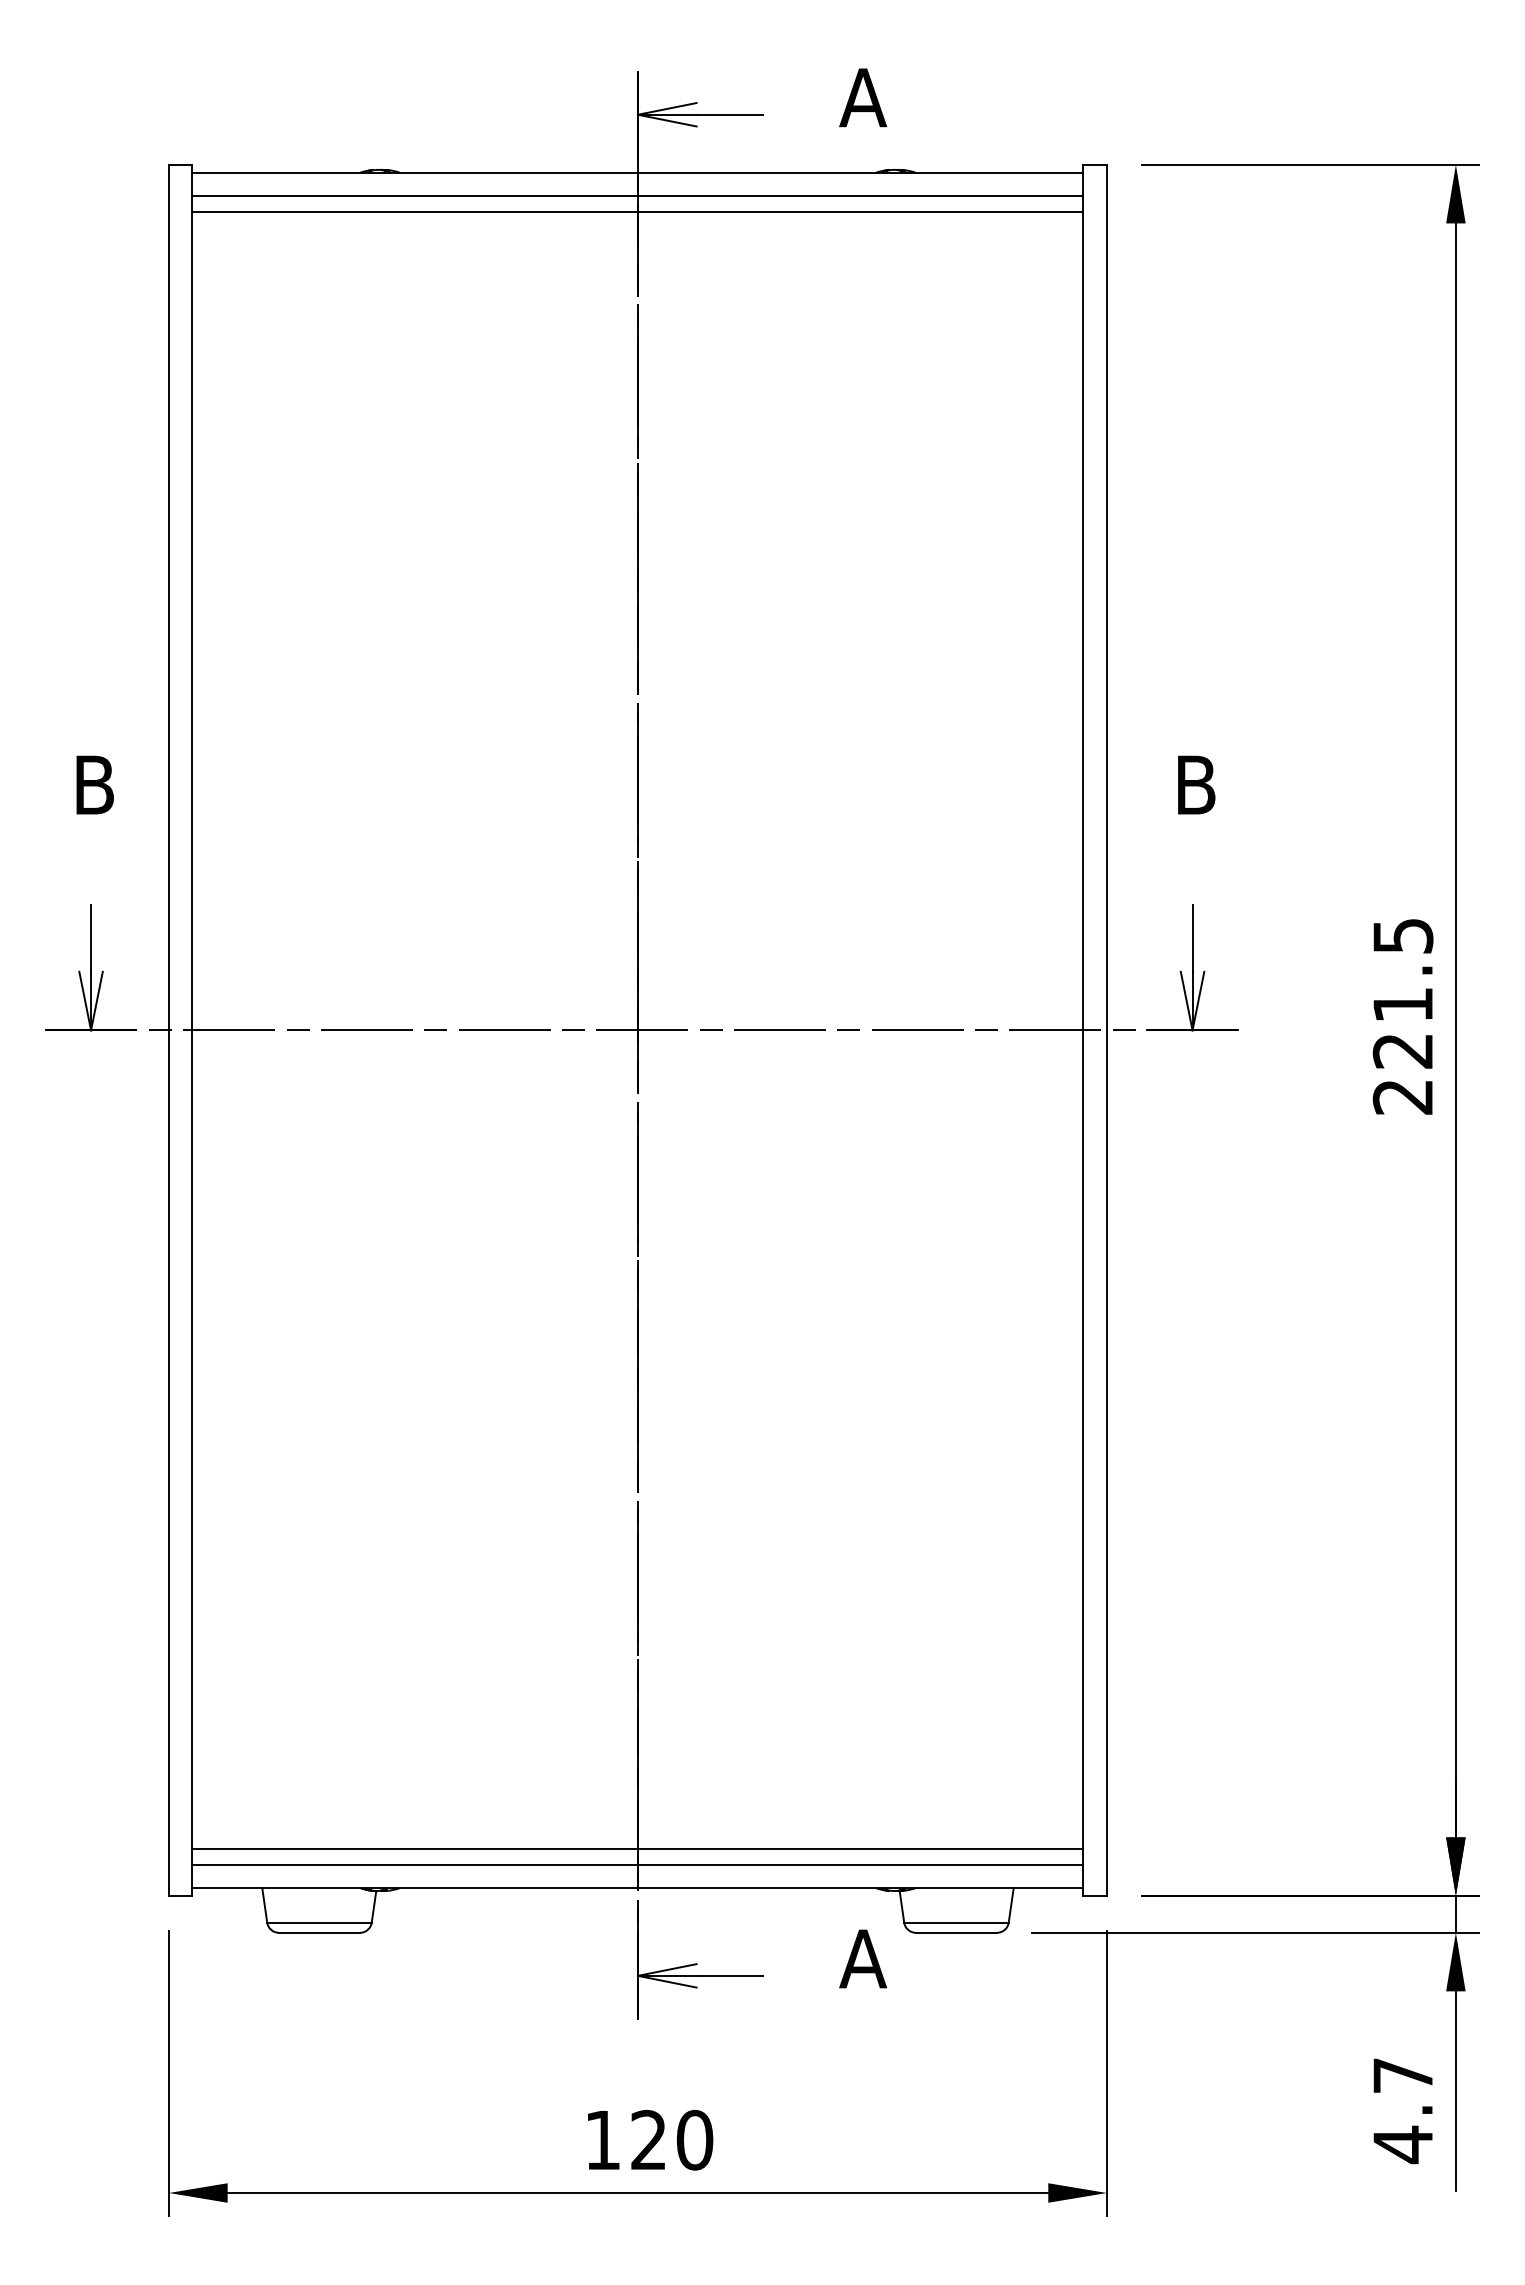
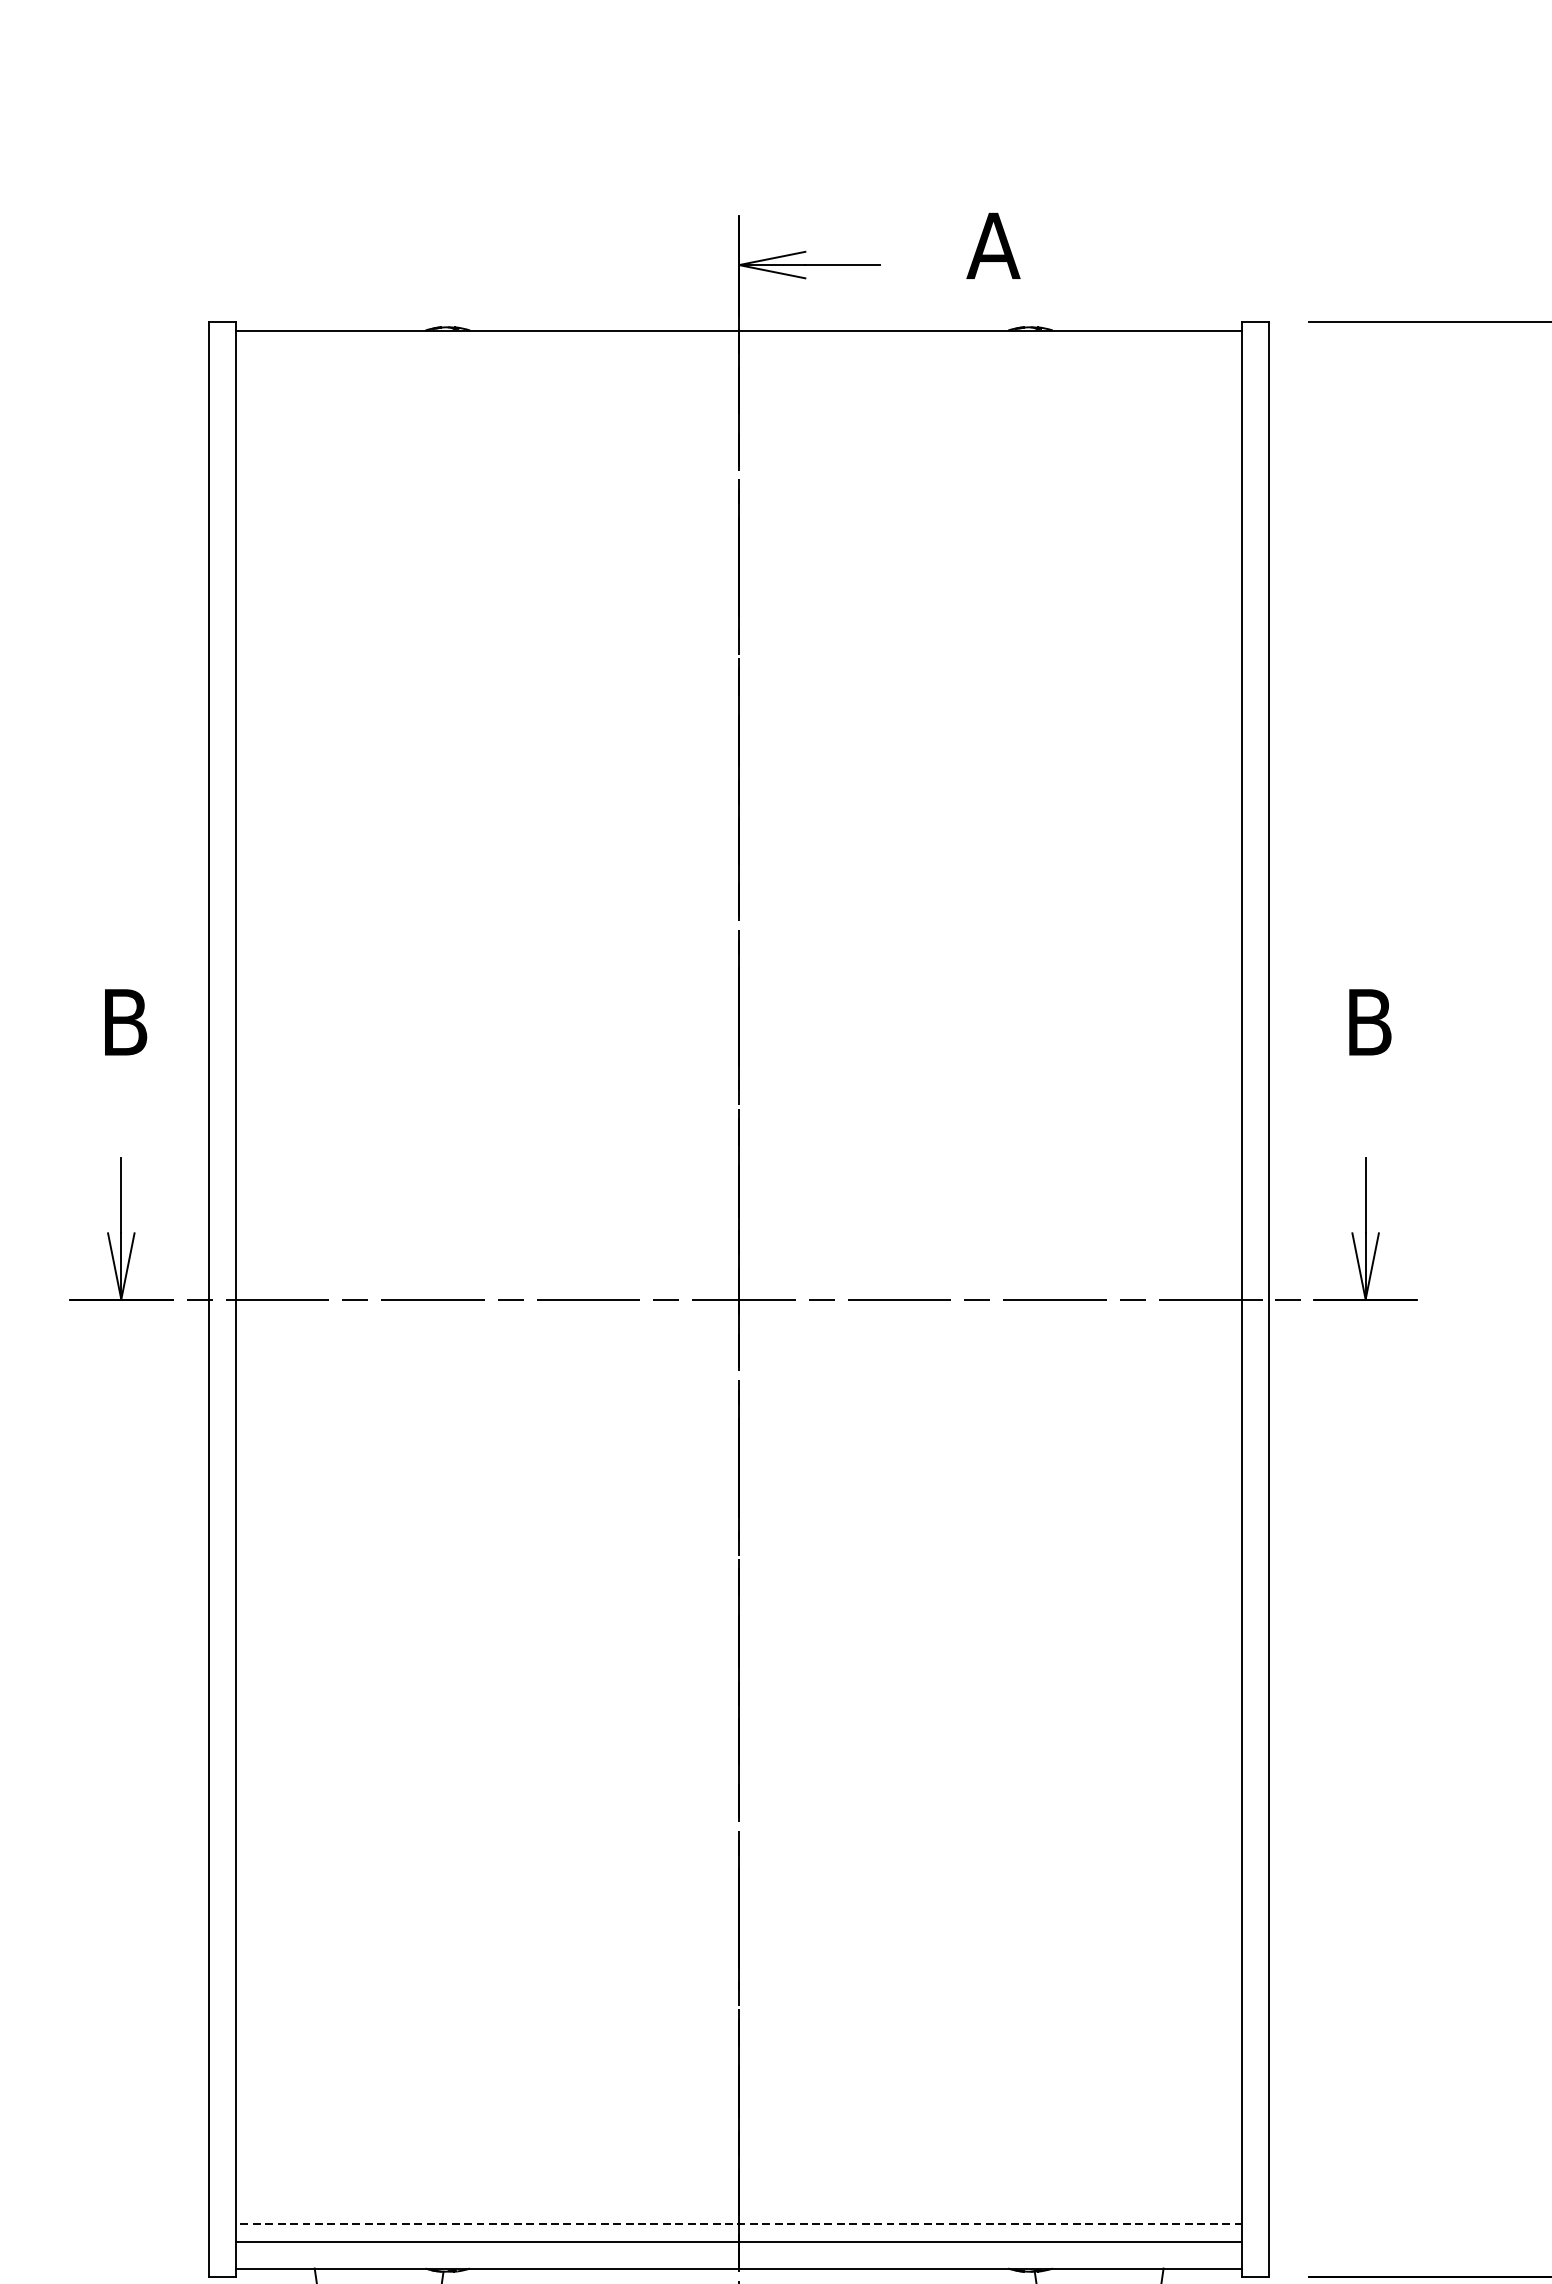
line: (637, 196) -> (738, 357), removed
line: (637, 211) -> (738, 374), removed
line: (637, 1849) -> (738, 2224), solid -> dashed

